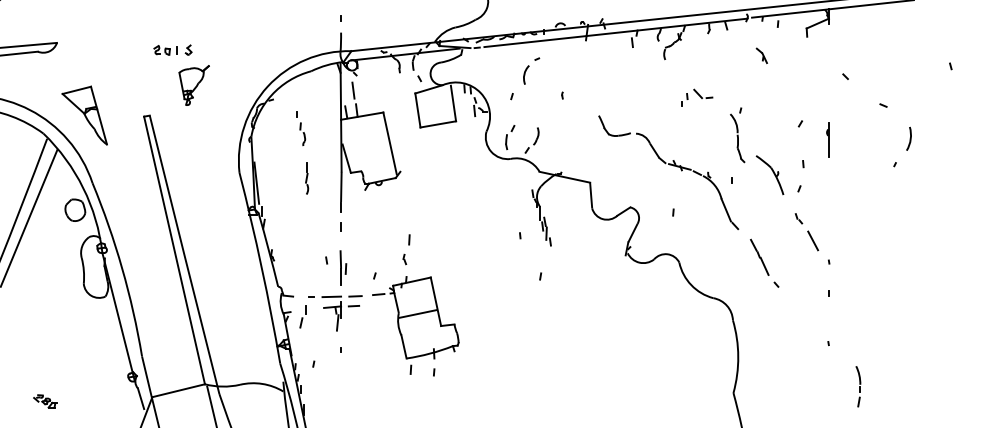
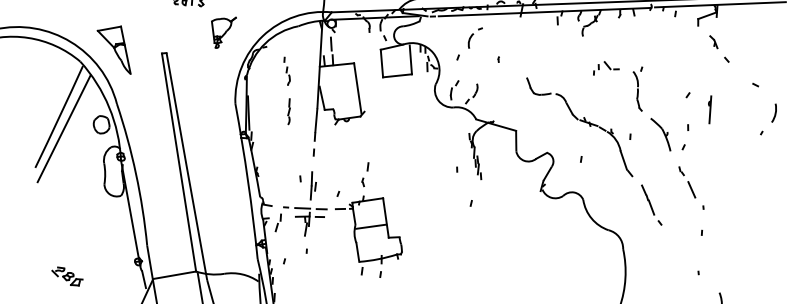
part: (761, 55) -> (713, 41), moved
part: (193, 85) -> (222, 32), moved
part: (737, 135) -> (637, 89), moved
part: (45, 401) -> (67, 276), size x1.67

